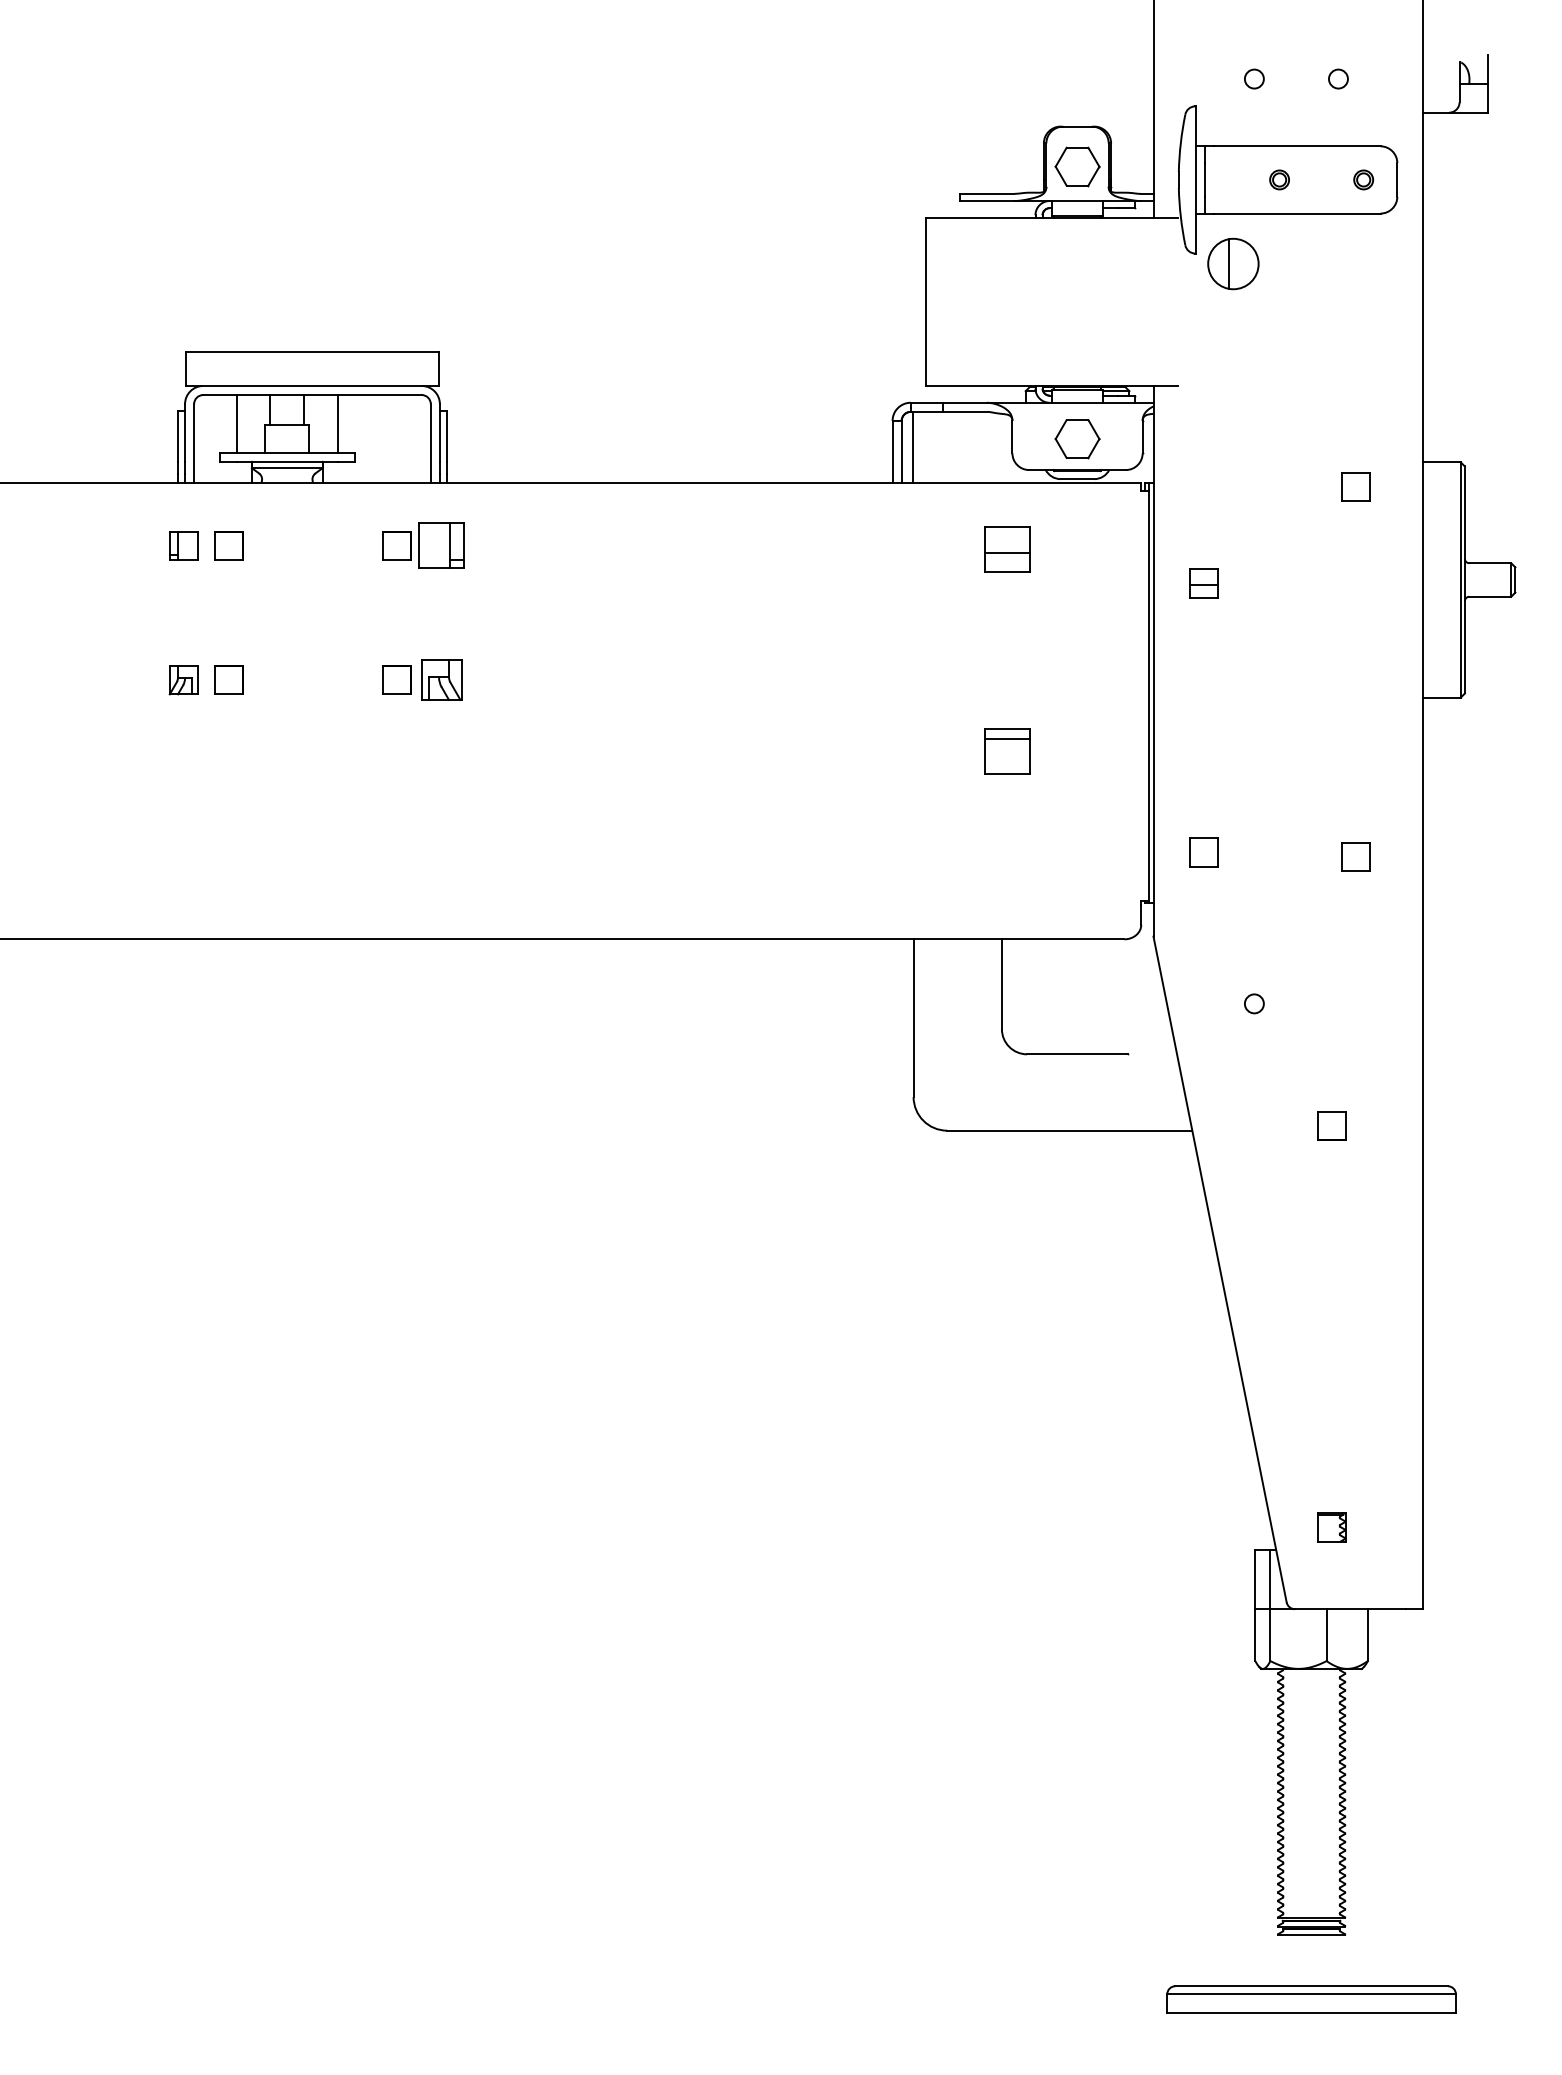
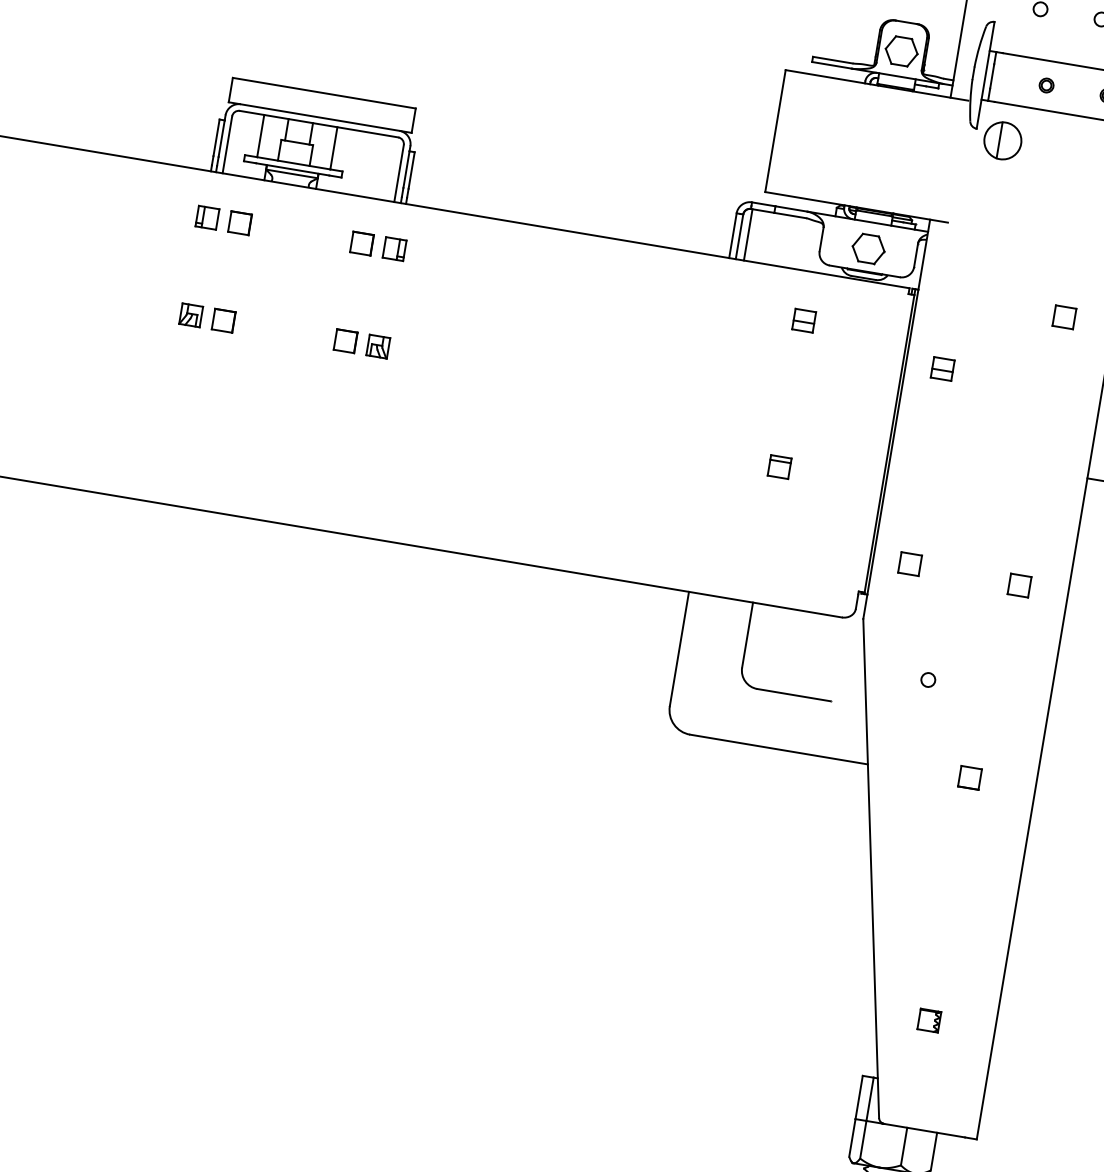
part: (441, 545) -> (394, 248), size x0.62
part: (1006, 549) -> (803, 320), size x0.62
part: (441, 680) -> (378, 346), size x0.71
part: (1006, 751) -> (779, 466), size x0.62
part: (1331, 1527) -> (928, 1020), moved

